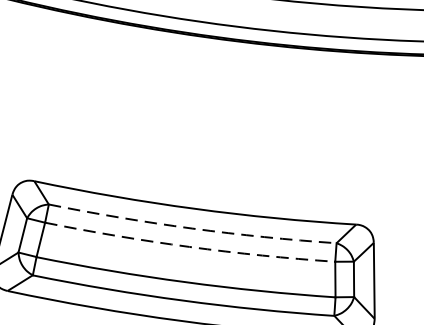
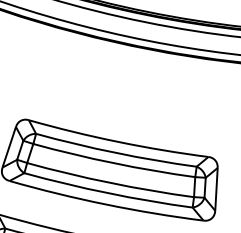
arc: (191, 227) -> (115, 152), dashed -> solid
arc: (189, 247) -> (113, 163), dashed -> solid

